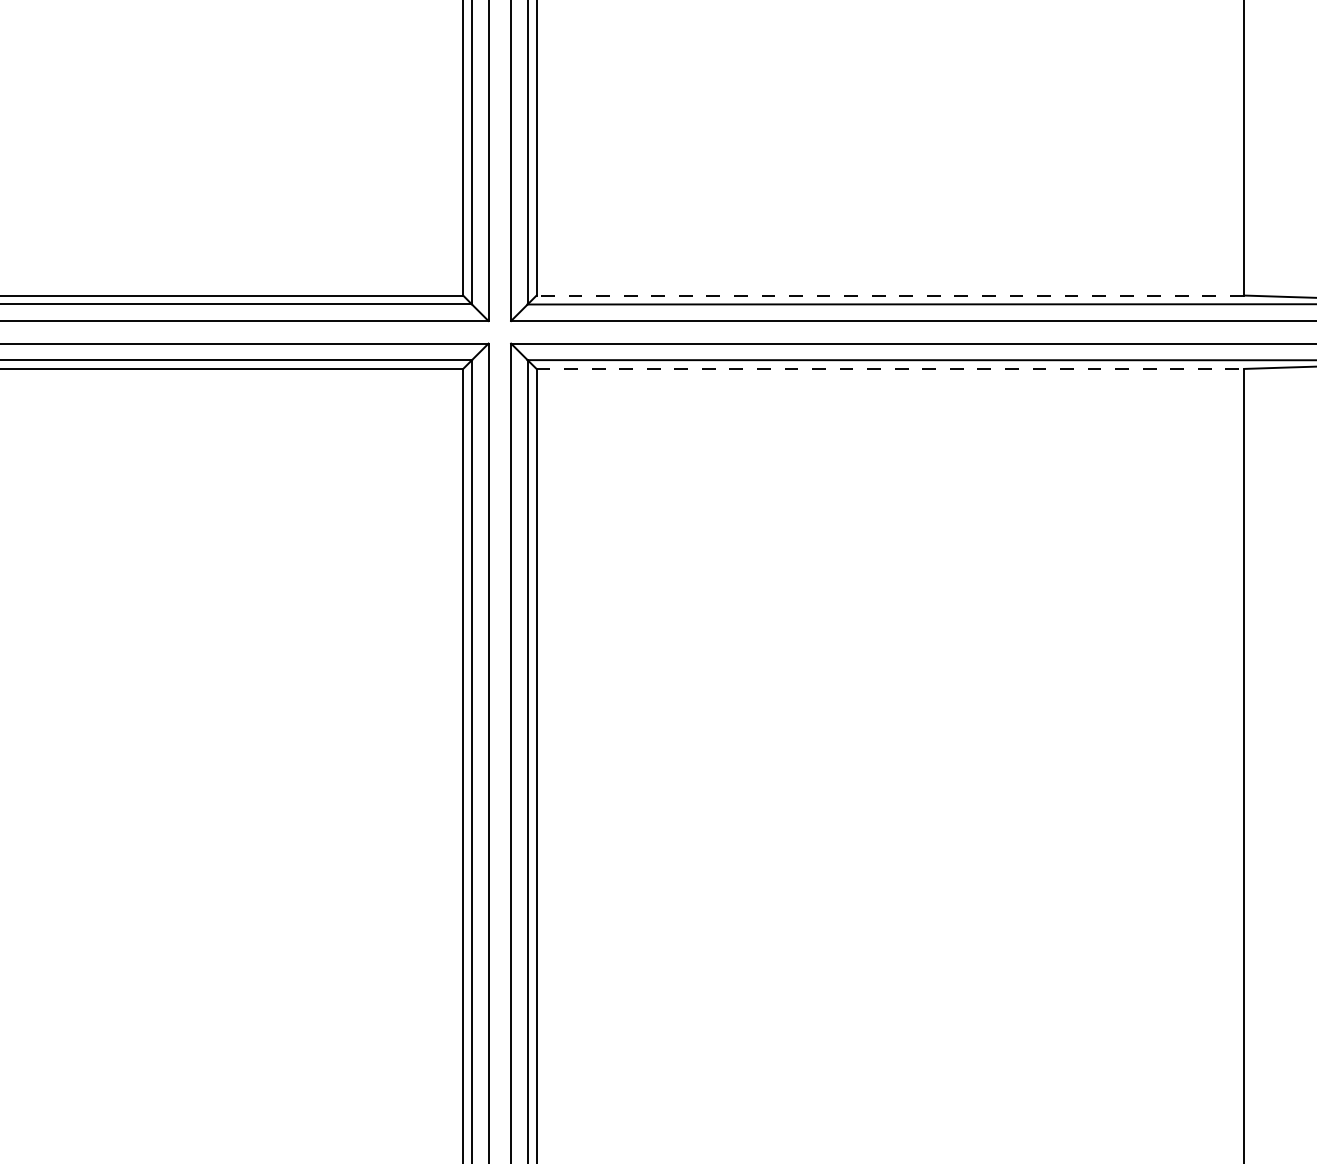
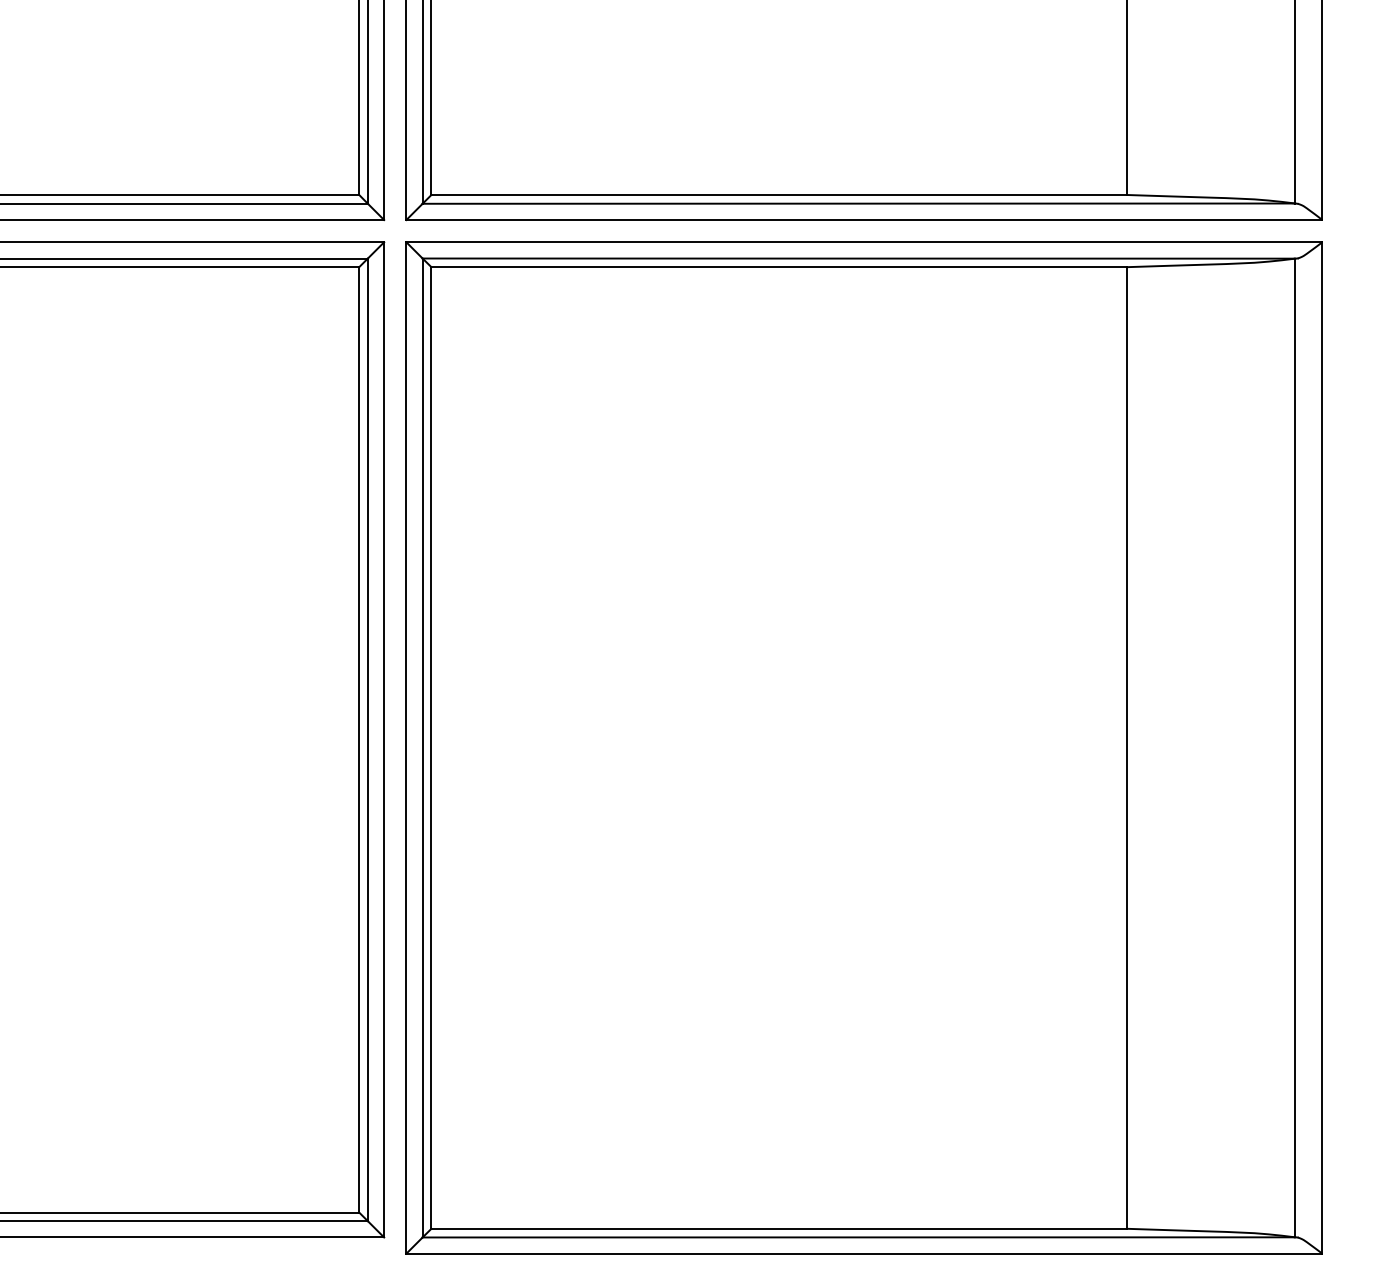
line: (890, 295) -> (779, 194), dashed -> solid
line: (890, 369) -> (779, 267), dashed -> solid

